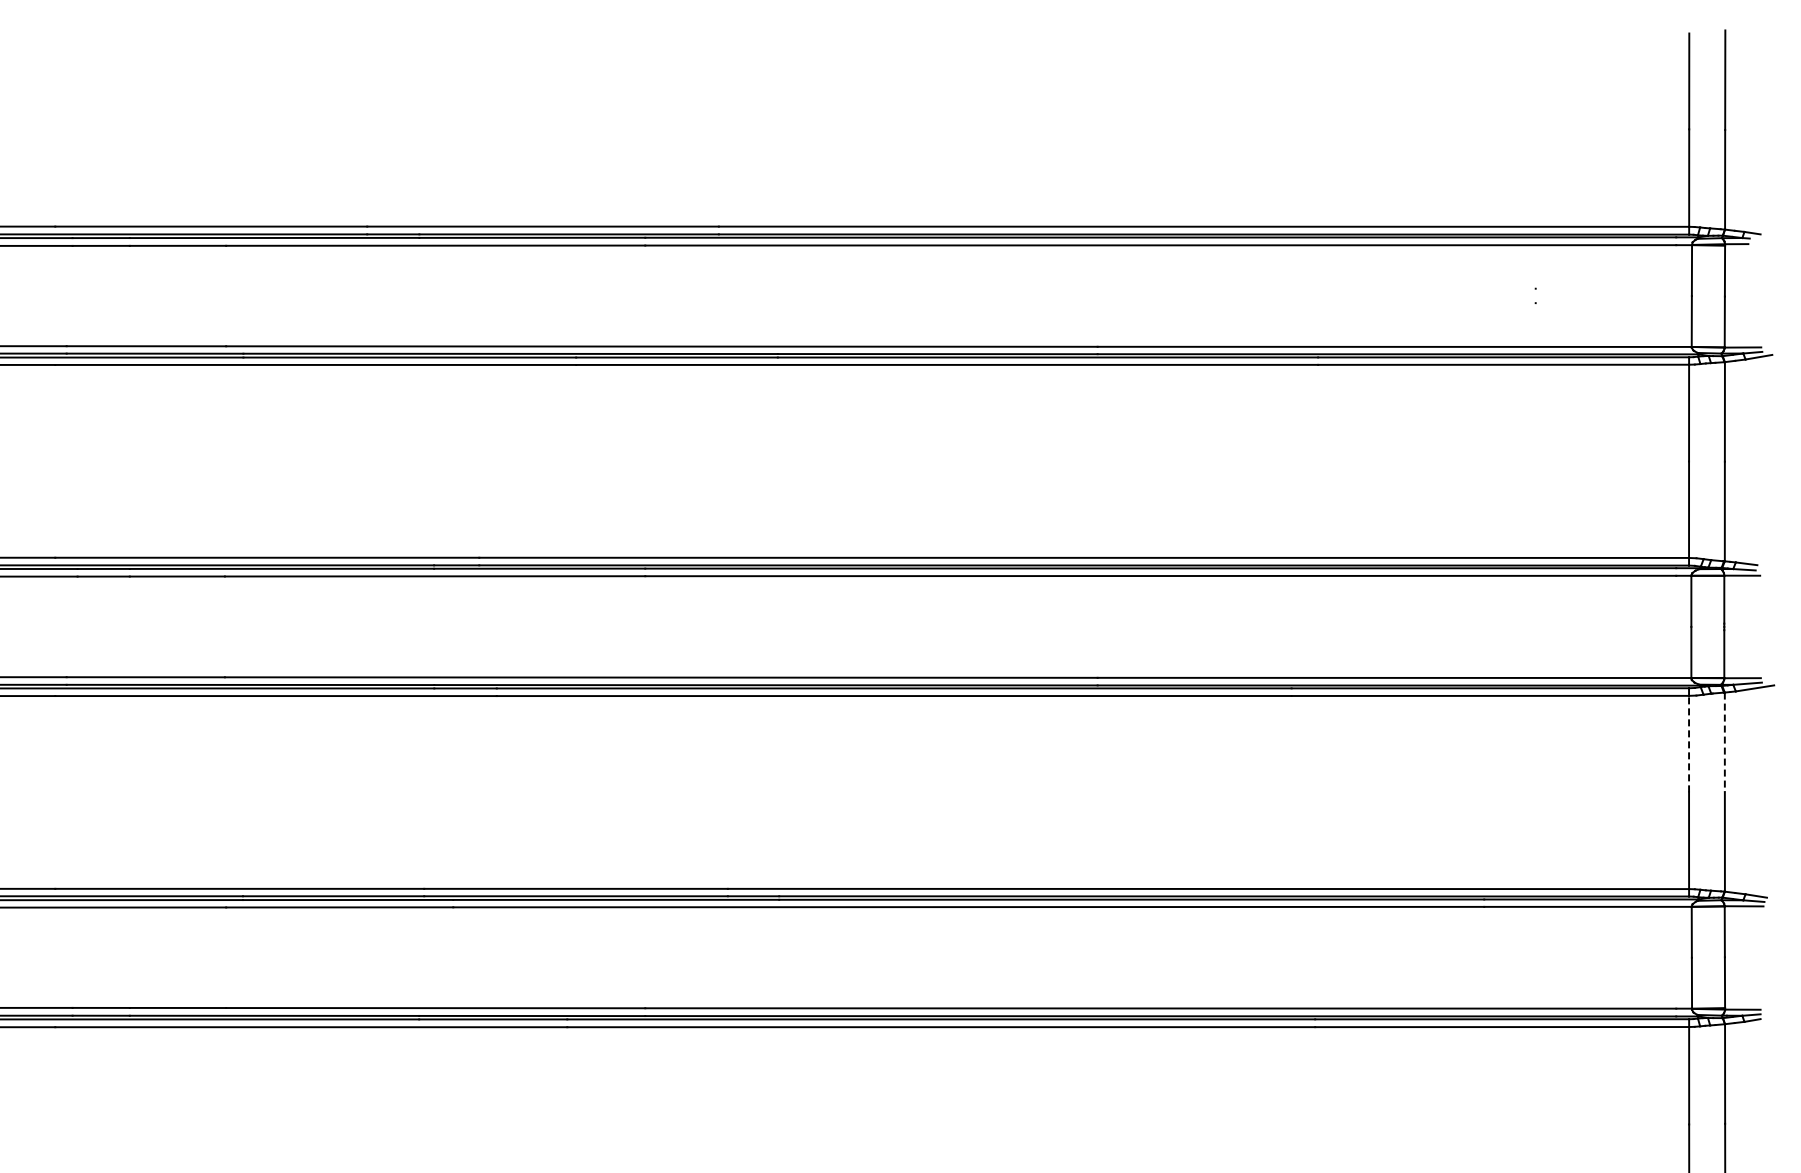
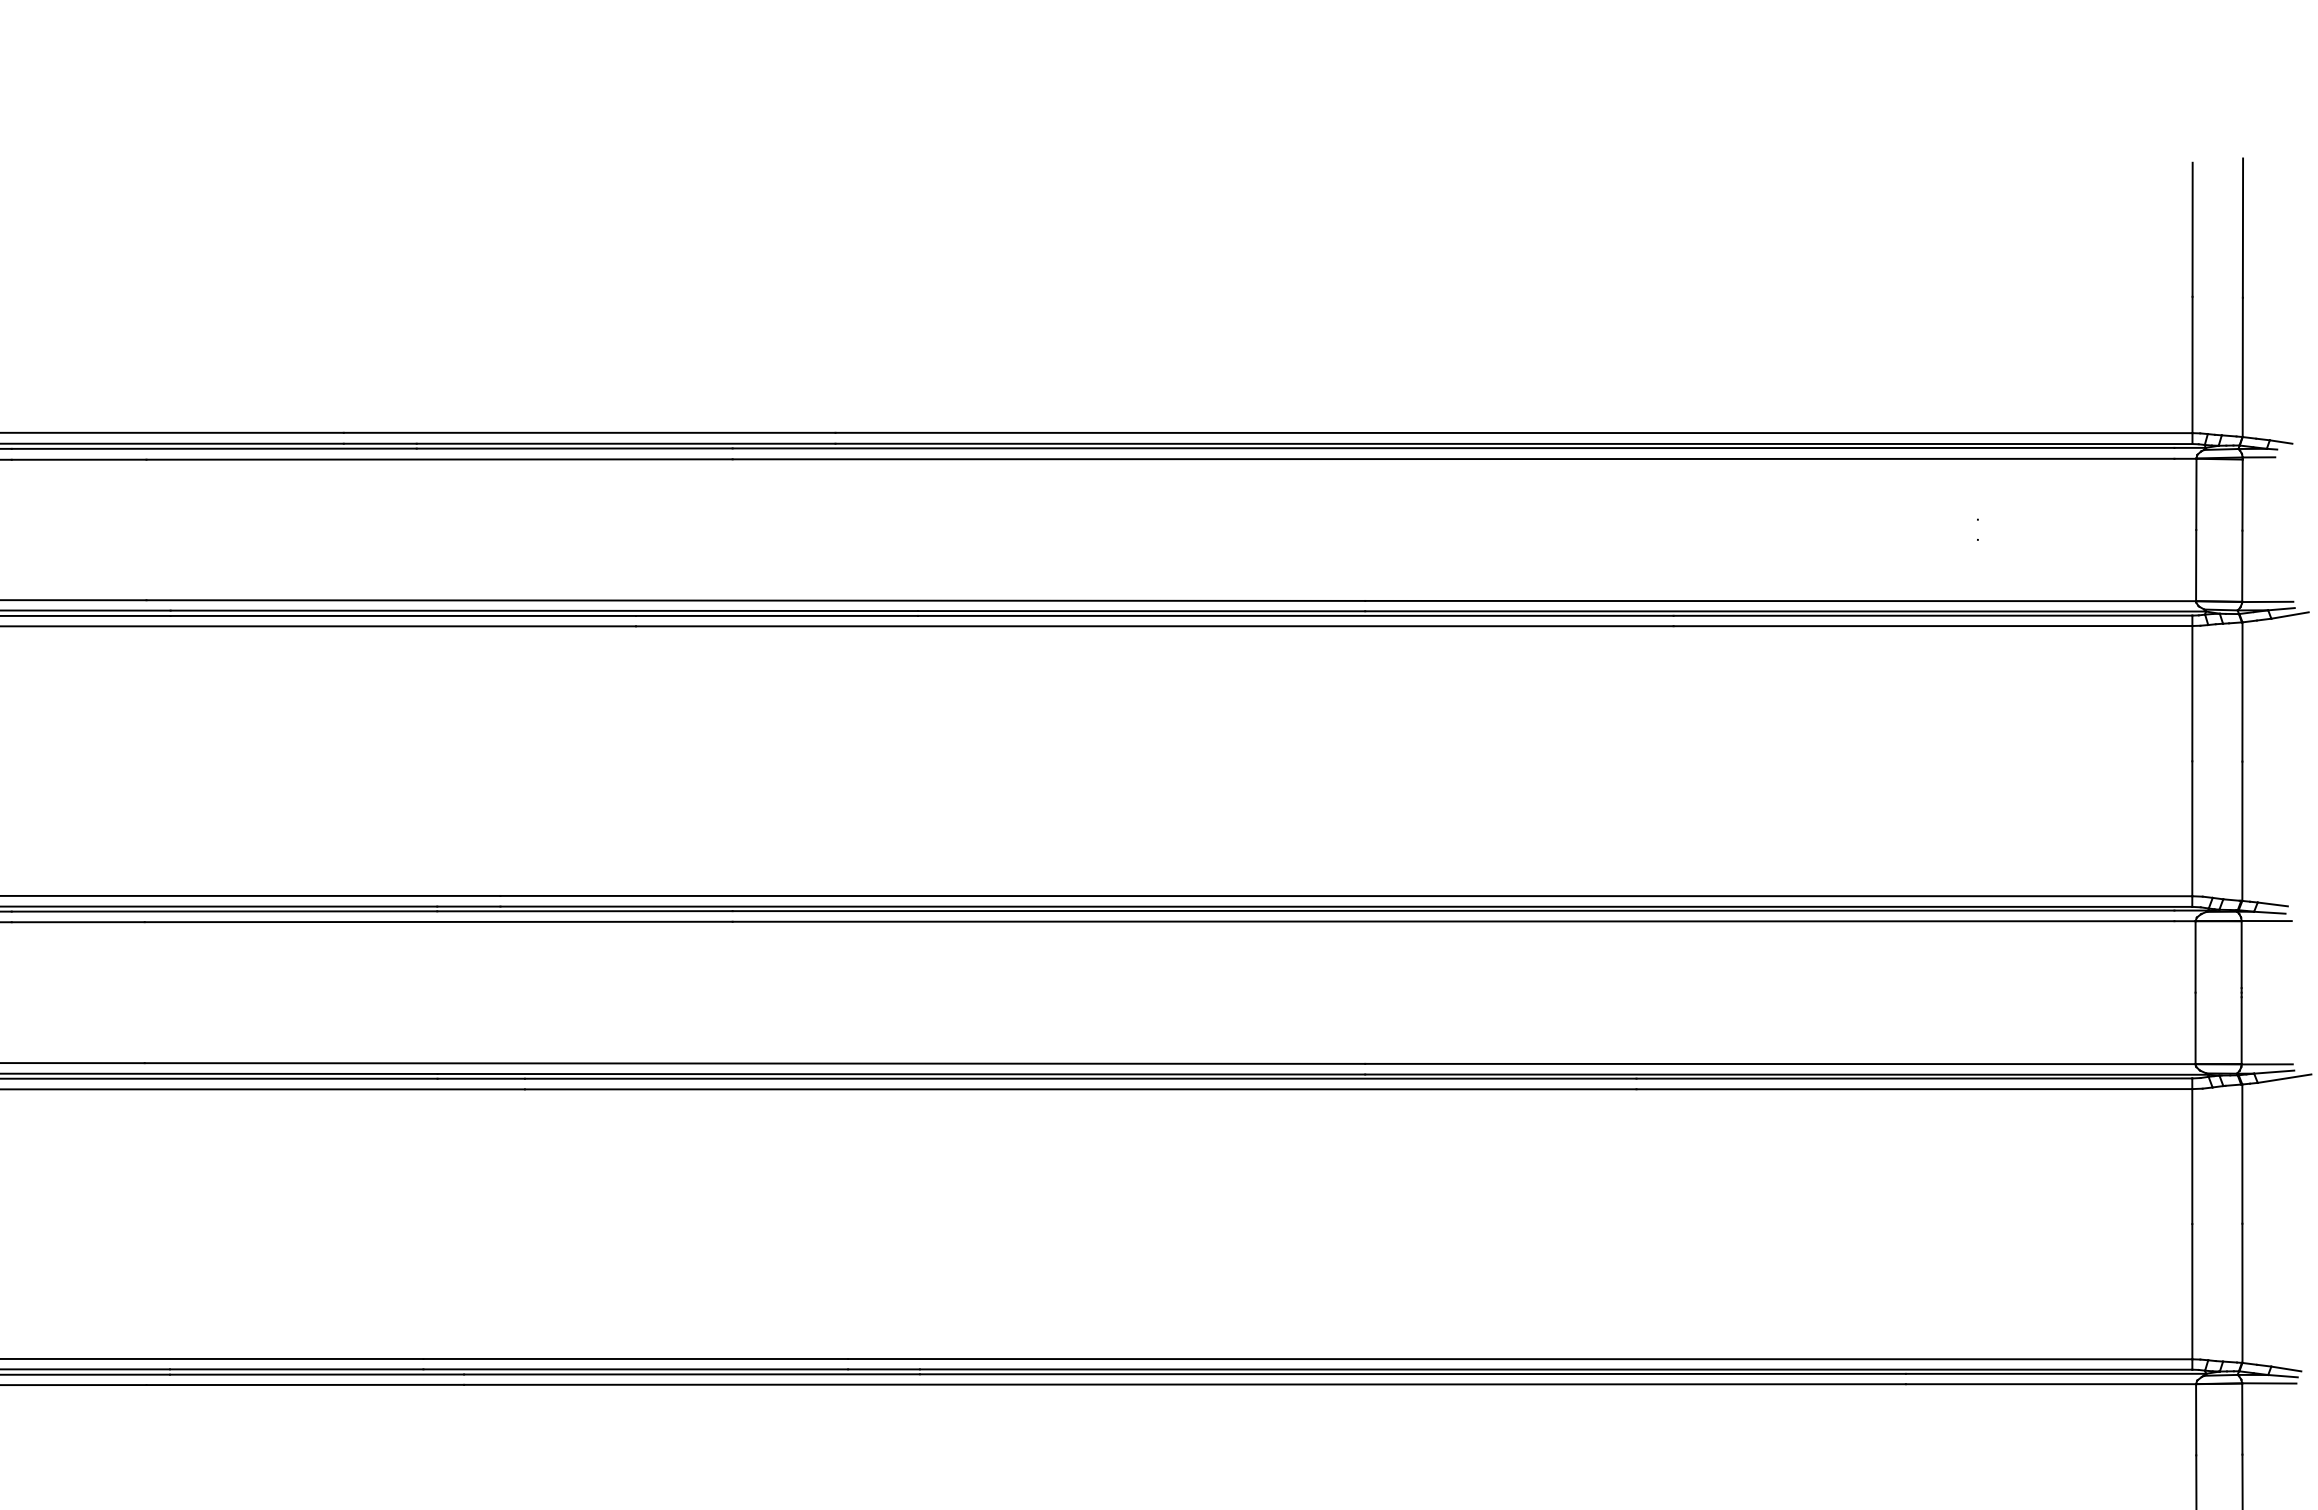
line: (1724, 742) -> (2241, 1154), dashed -> solid
line: (1689, 743) -> (2192, 1155), dashed -> solid

